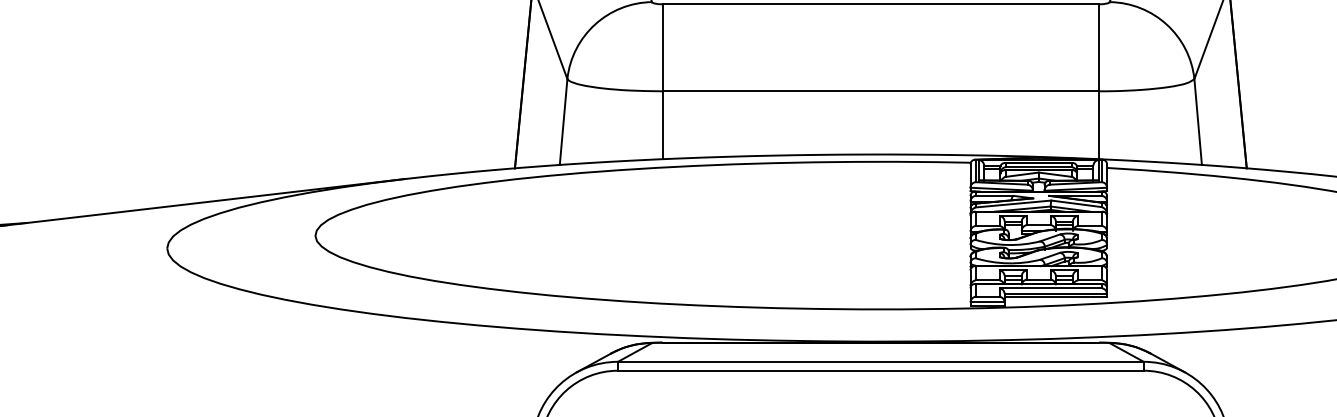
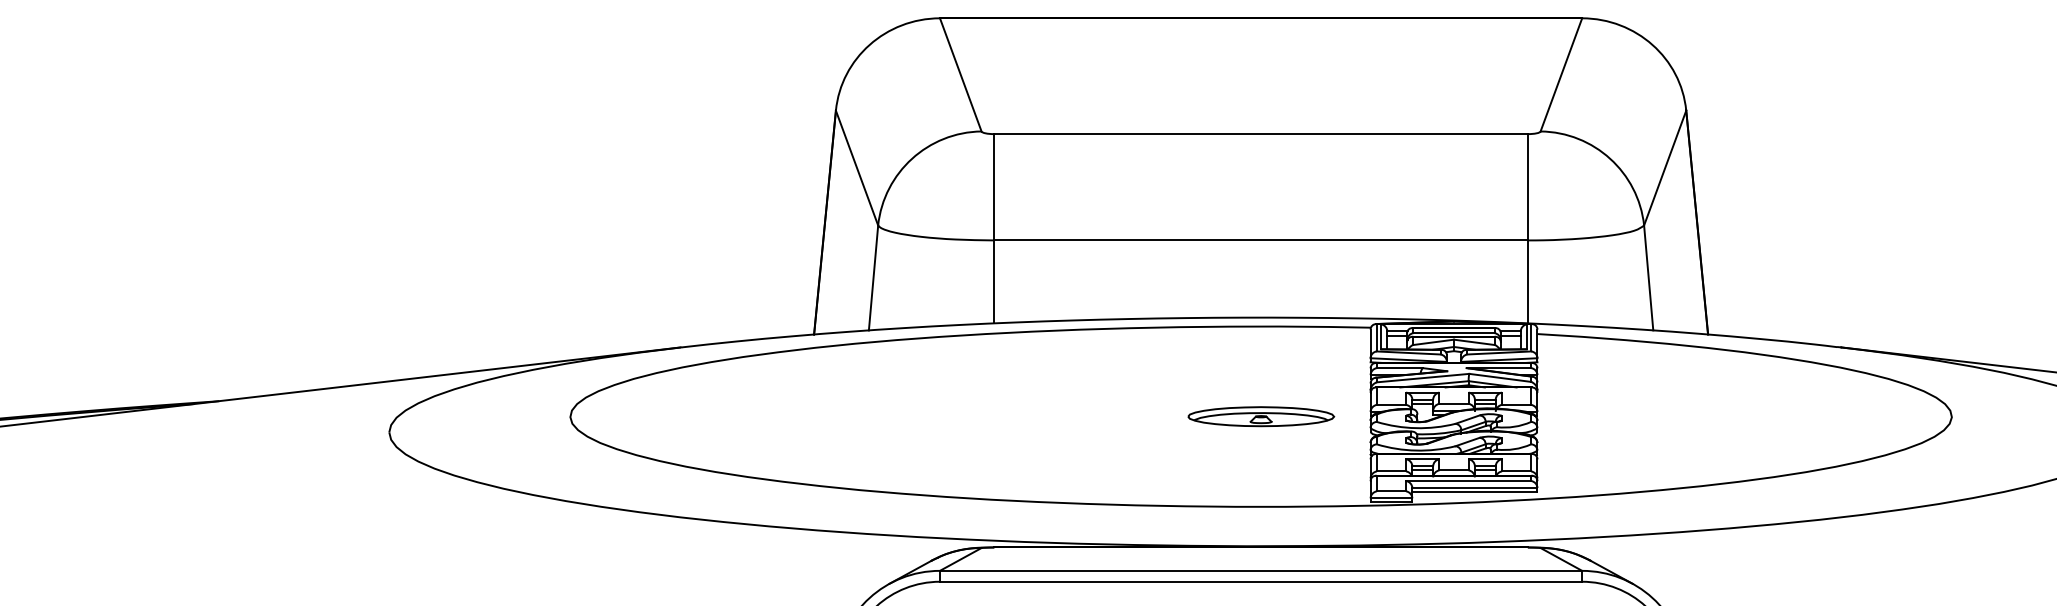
part: (881, 235) -> (1261, 416), added

